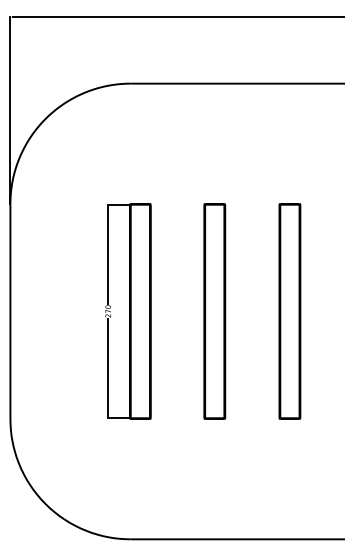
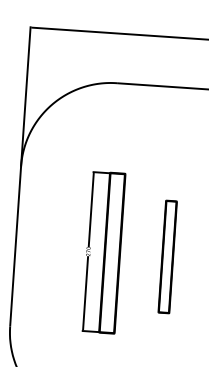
part: (214, 311) -> (167, 256), size x0.7

